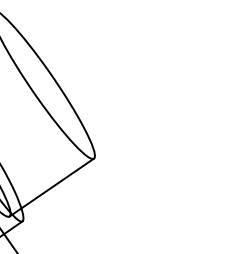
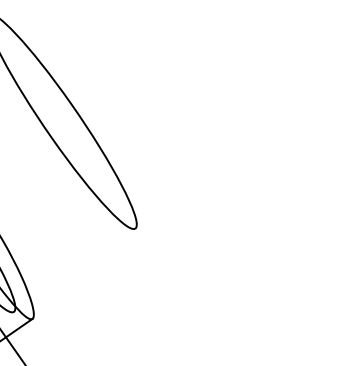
line: (51, 187) -> (74, 270), removed

